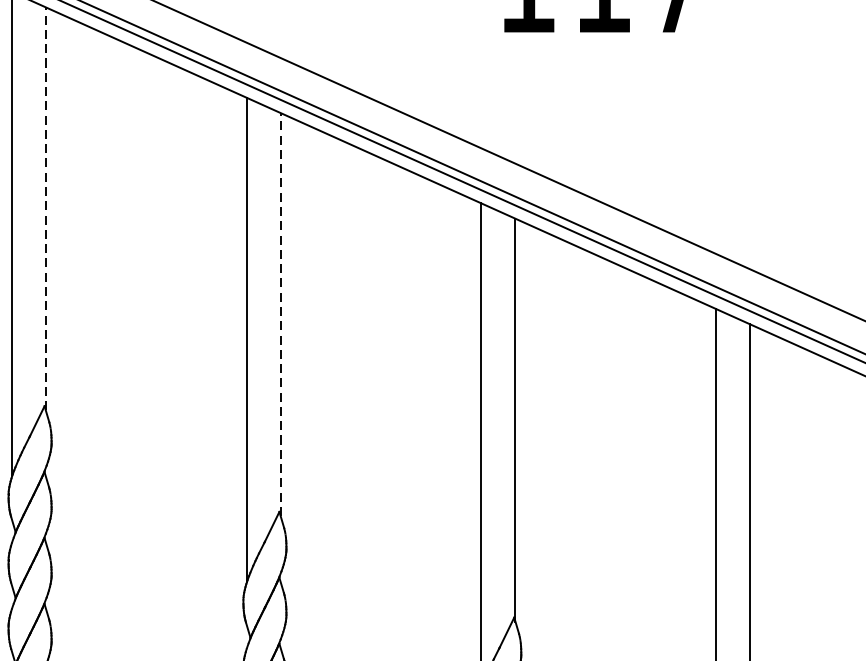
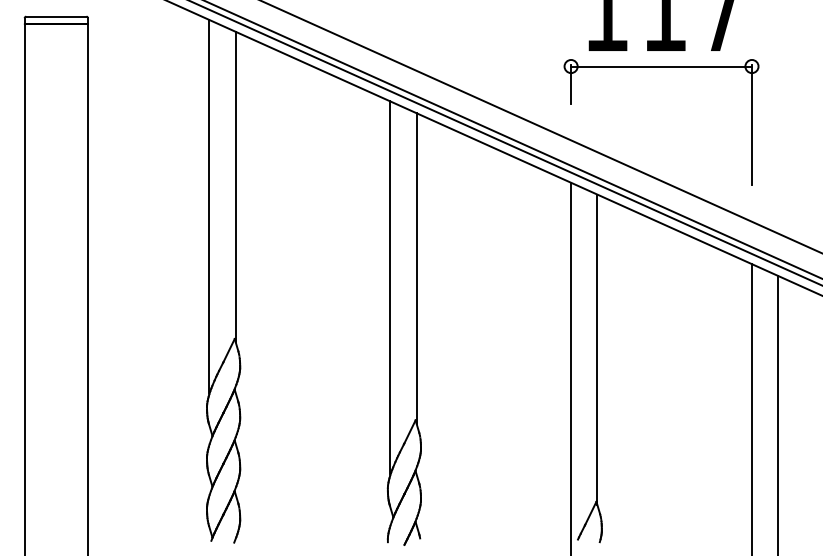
part: (598, 53) -> (661, 67), added
line: (45, 208) -> (235, 186), dashed -> solid
line: (280, 313) -> (416, 267), dashed -> solid

